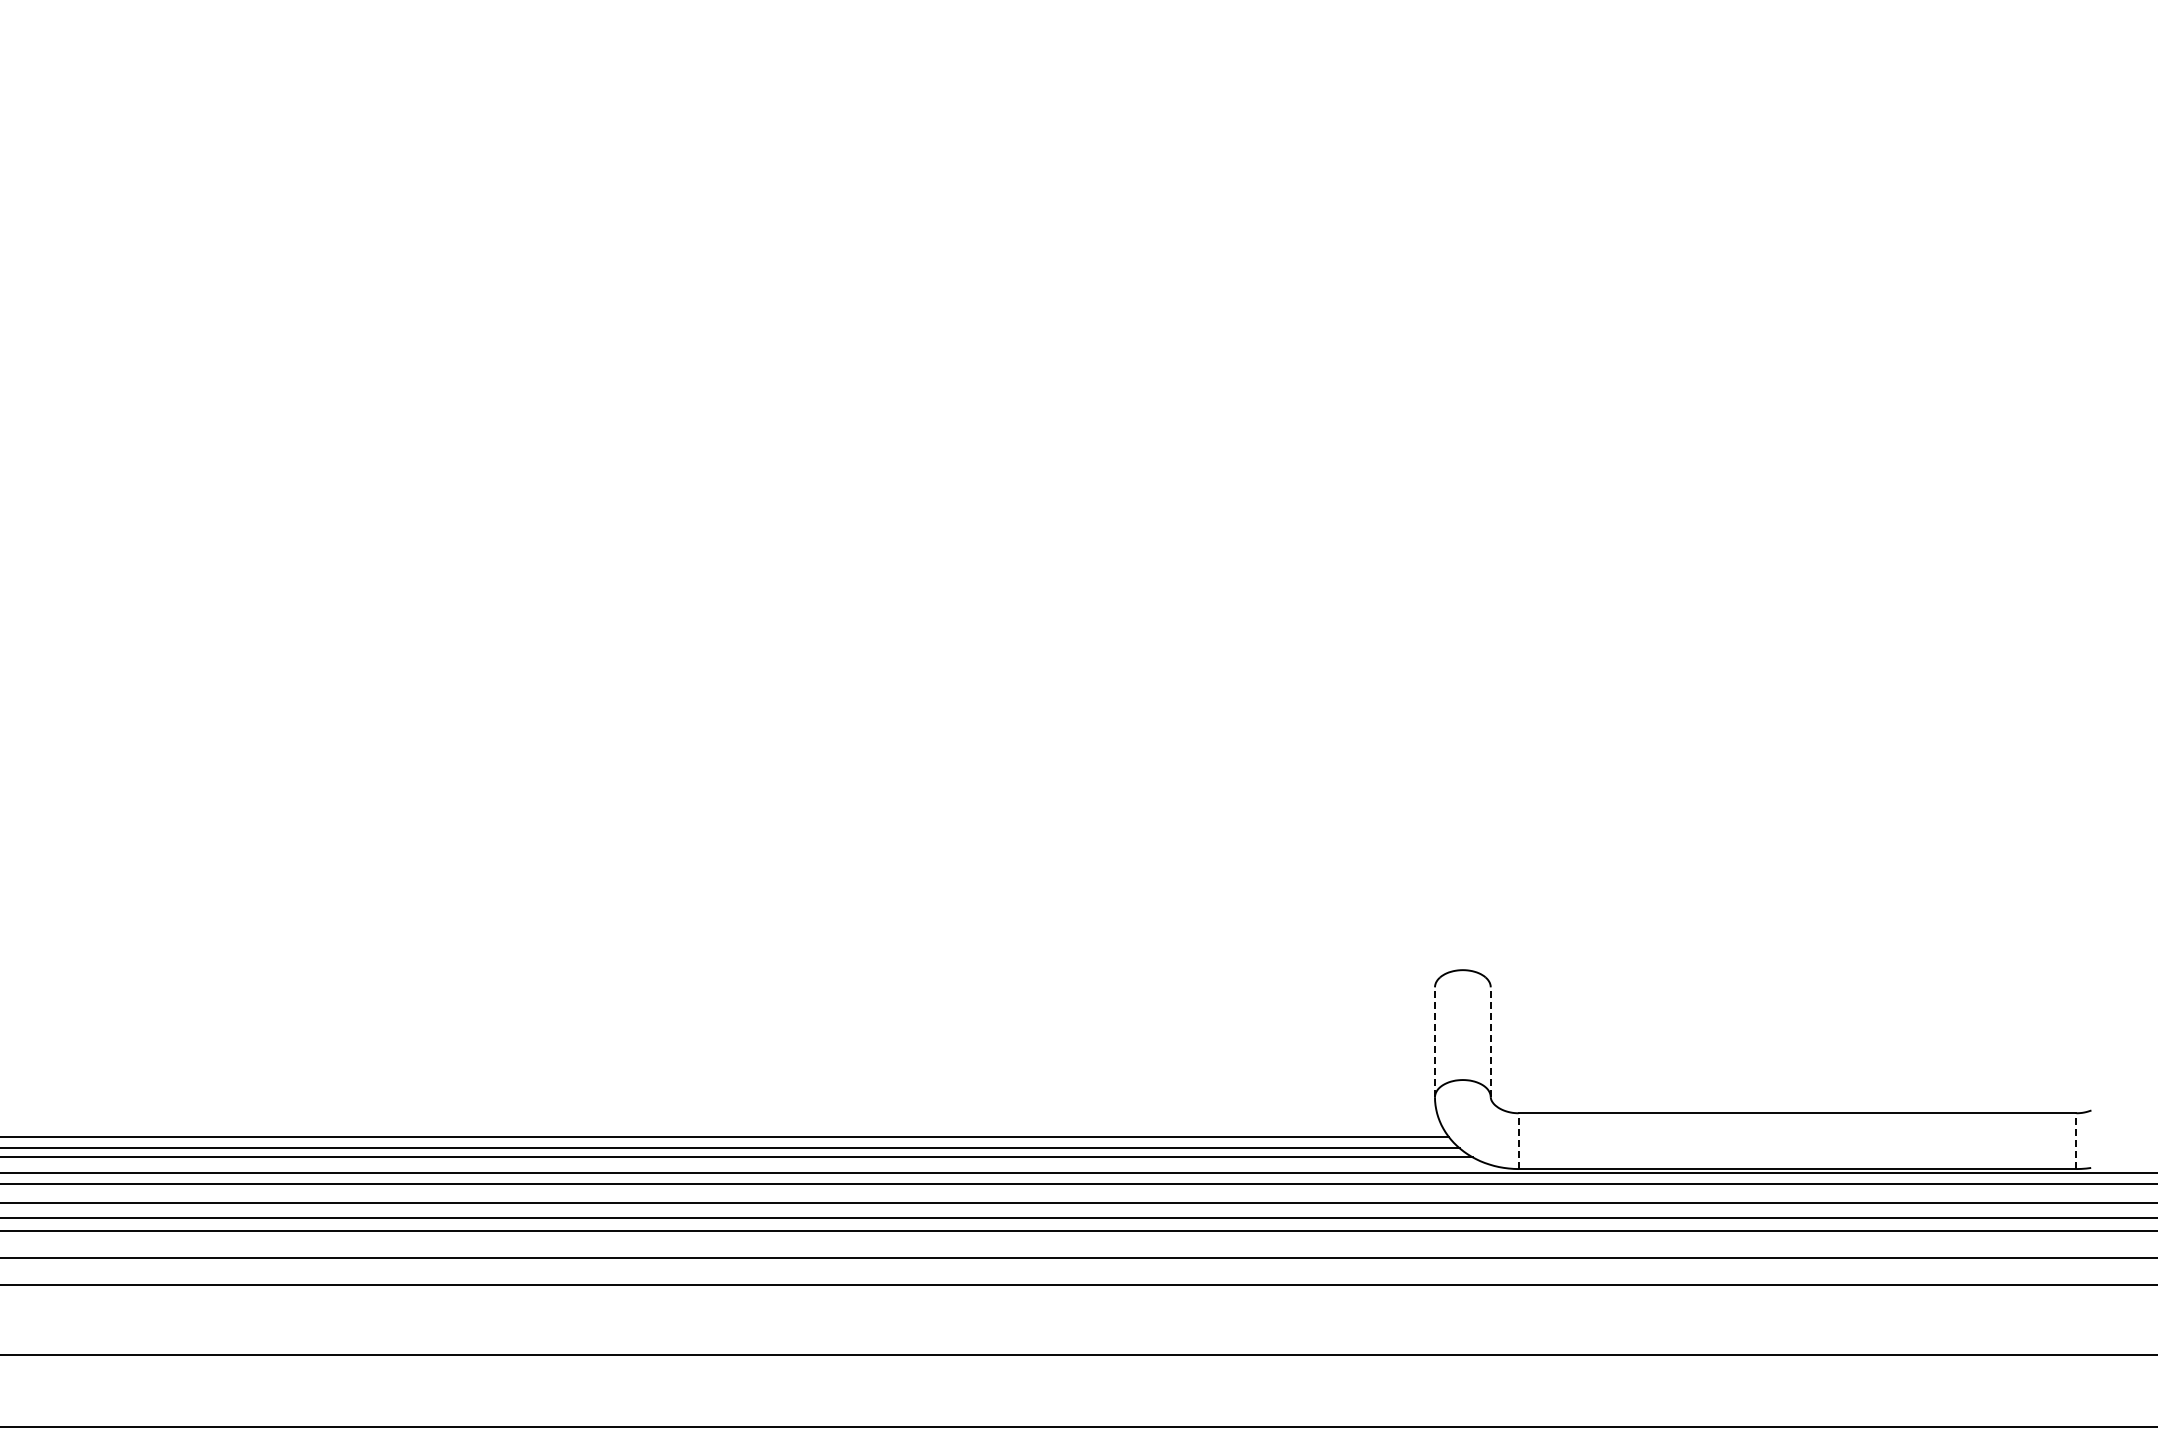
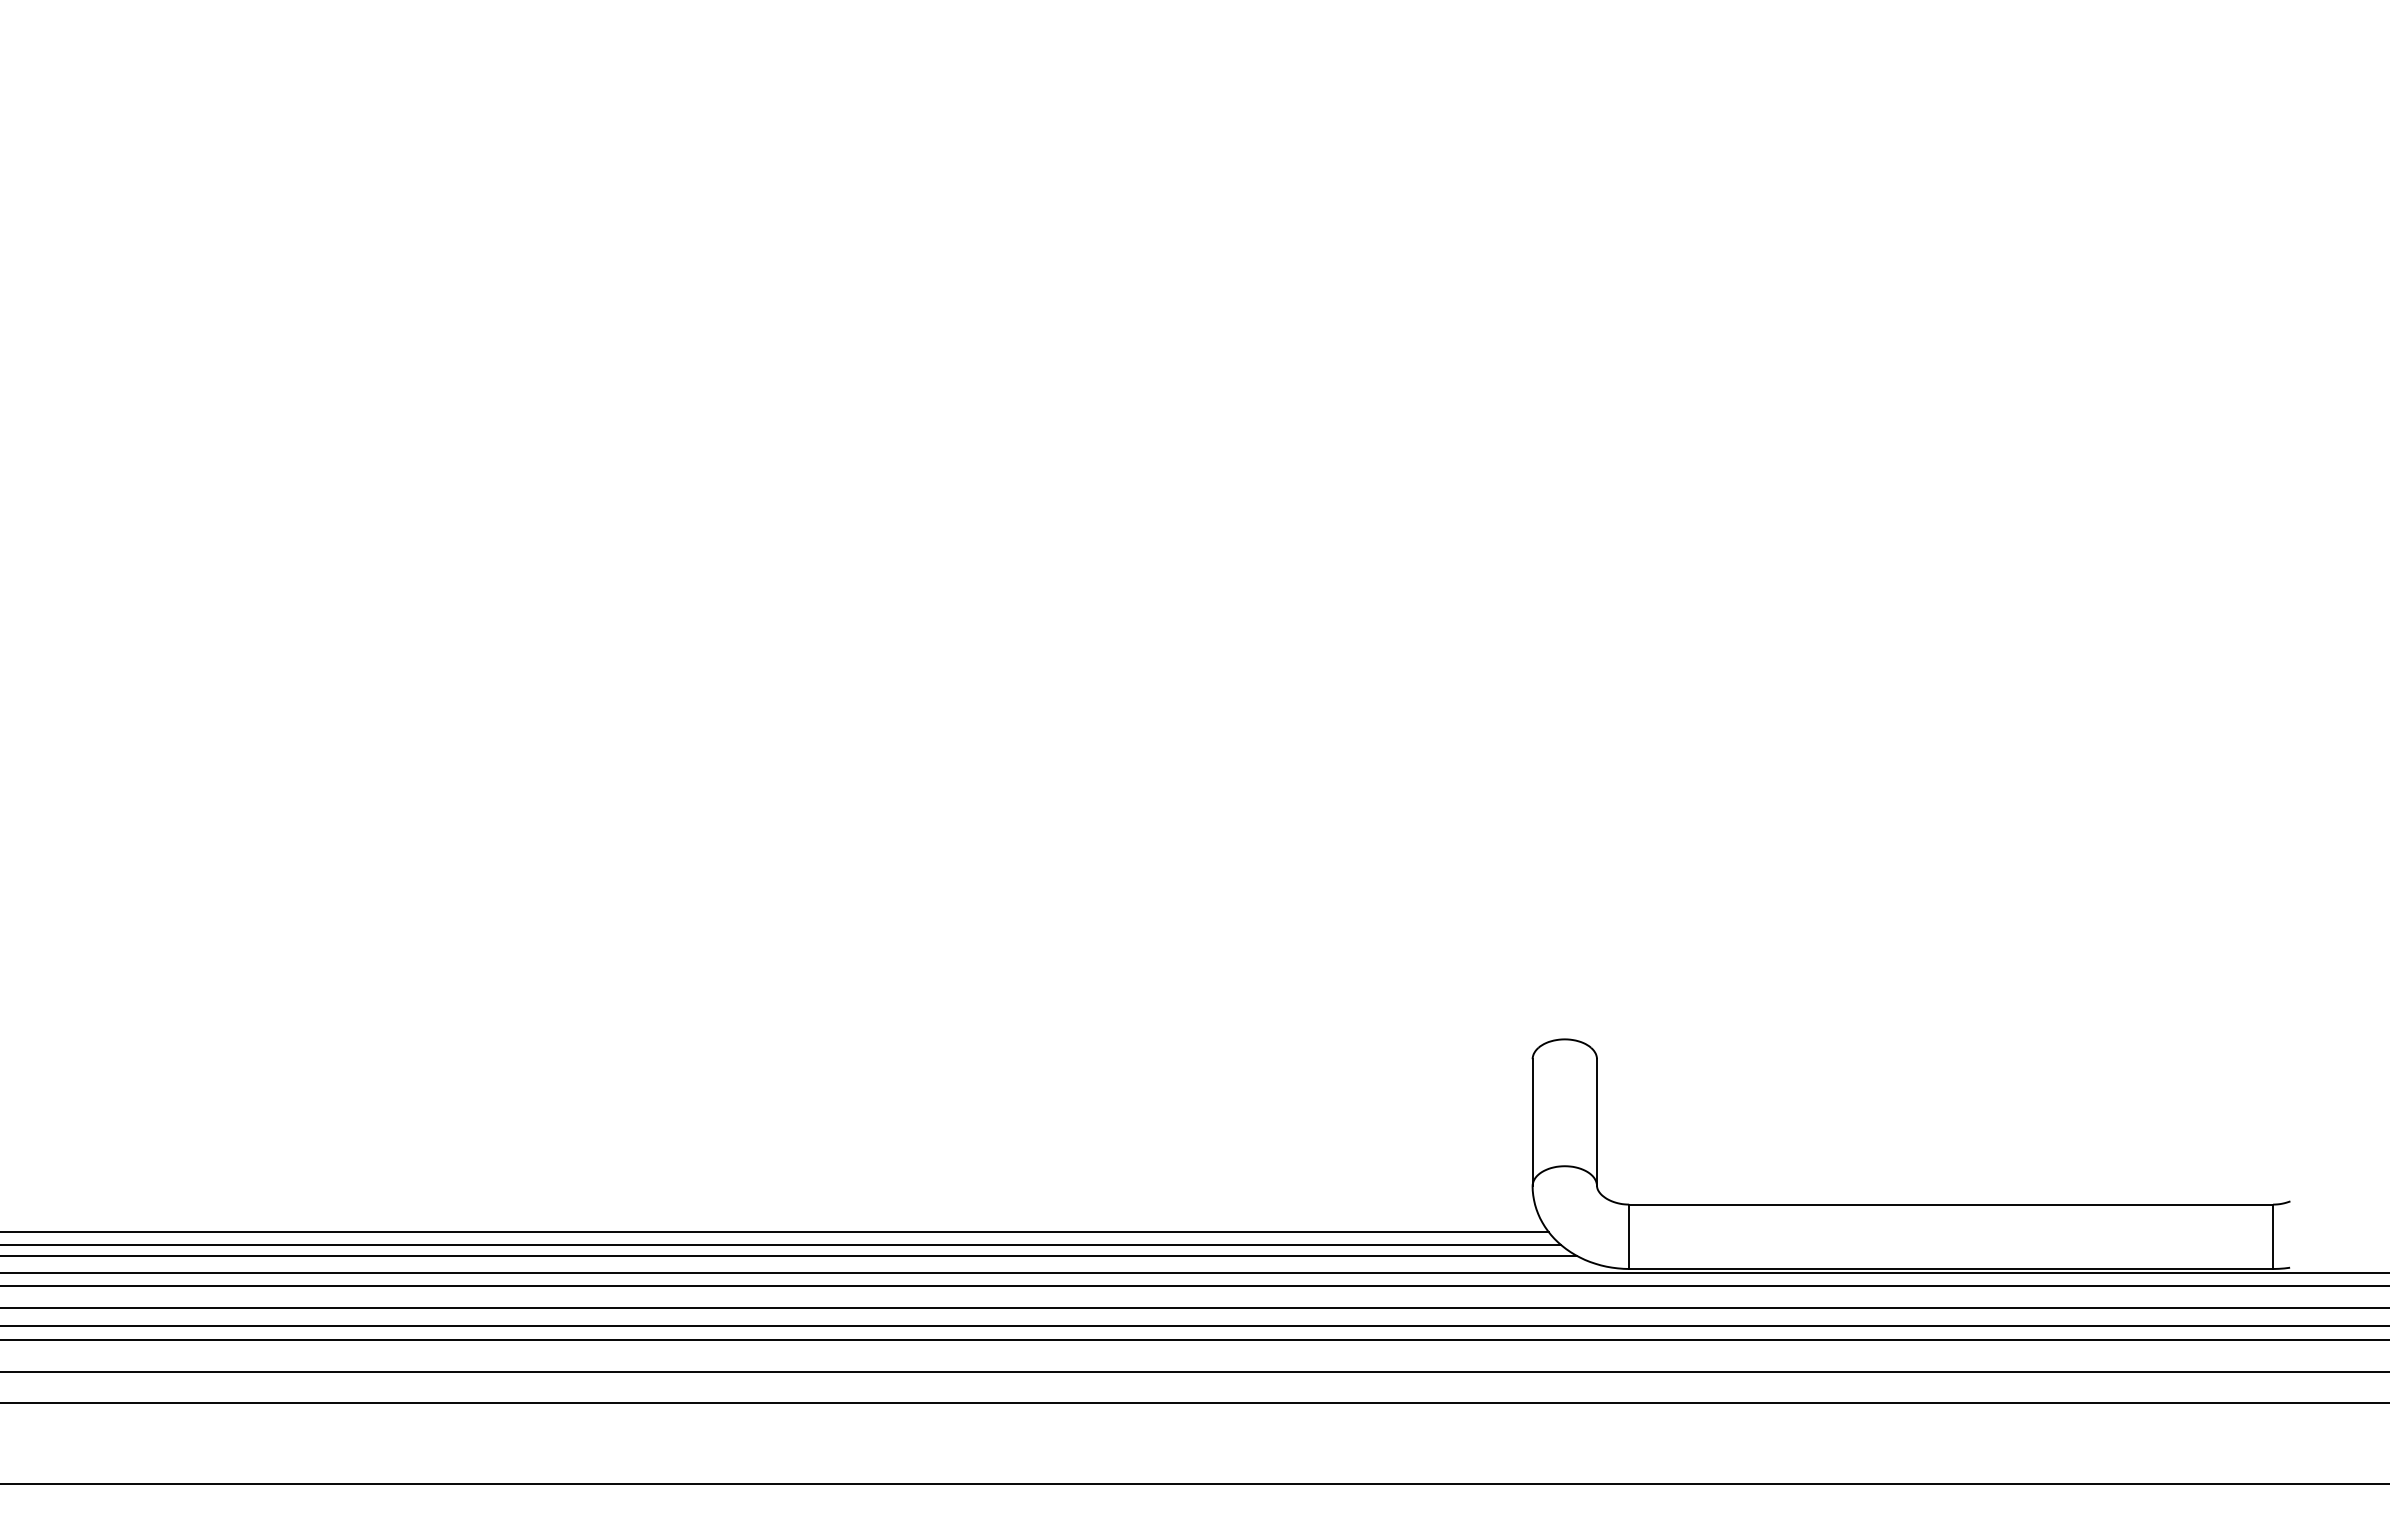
line: (1434, 1042) -> (1532, 1122), dashed -> solid
line: (1490, 1042) -> (1596, 1122), dashed -> solid
line: (1518, 1141) -> (1629, 1237), dashed -> solid
line: (2076, 1141) -> (2273, 1237), dashed -> solid

